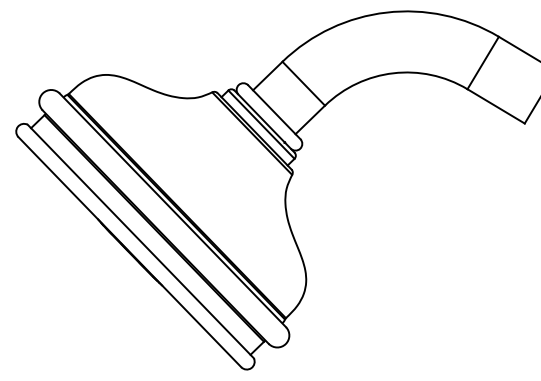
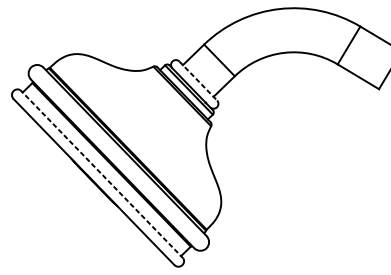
line: (274, 112) -> (198, 81), solid -> dashed
line: (140, 241) -> (101, 174), solid -> dashed

